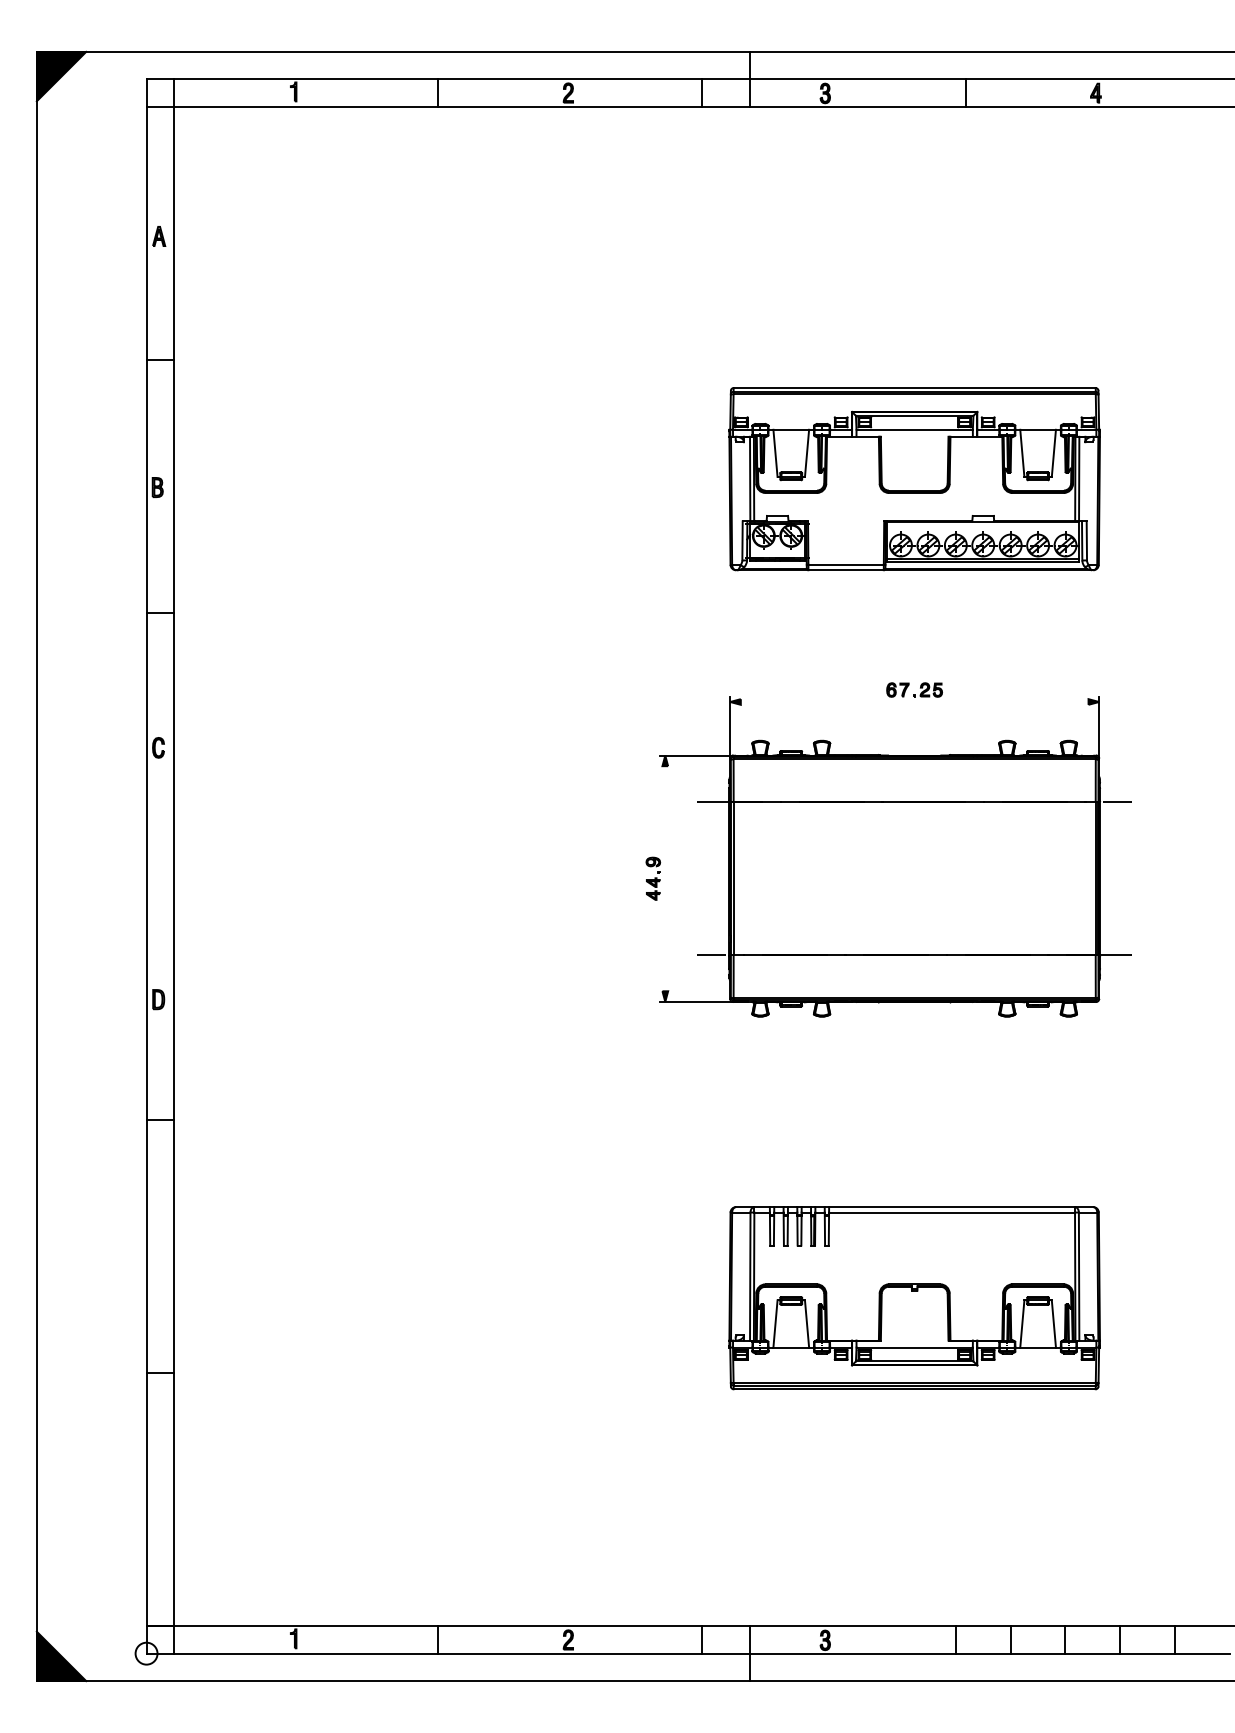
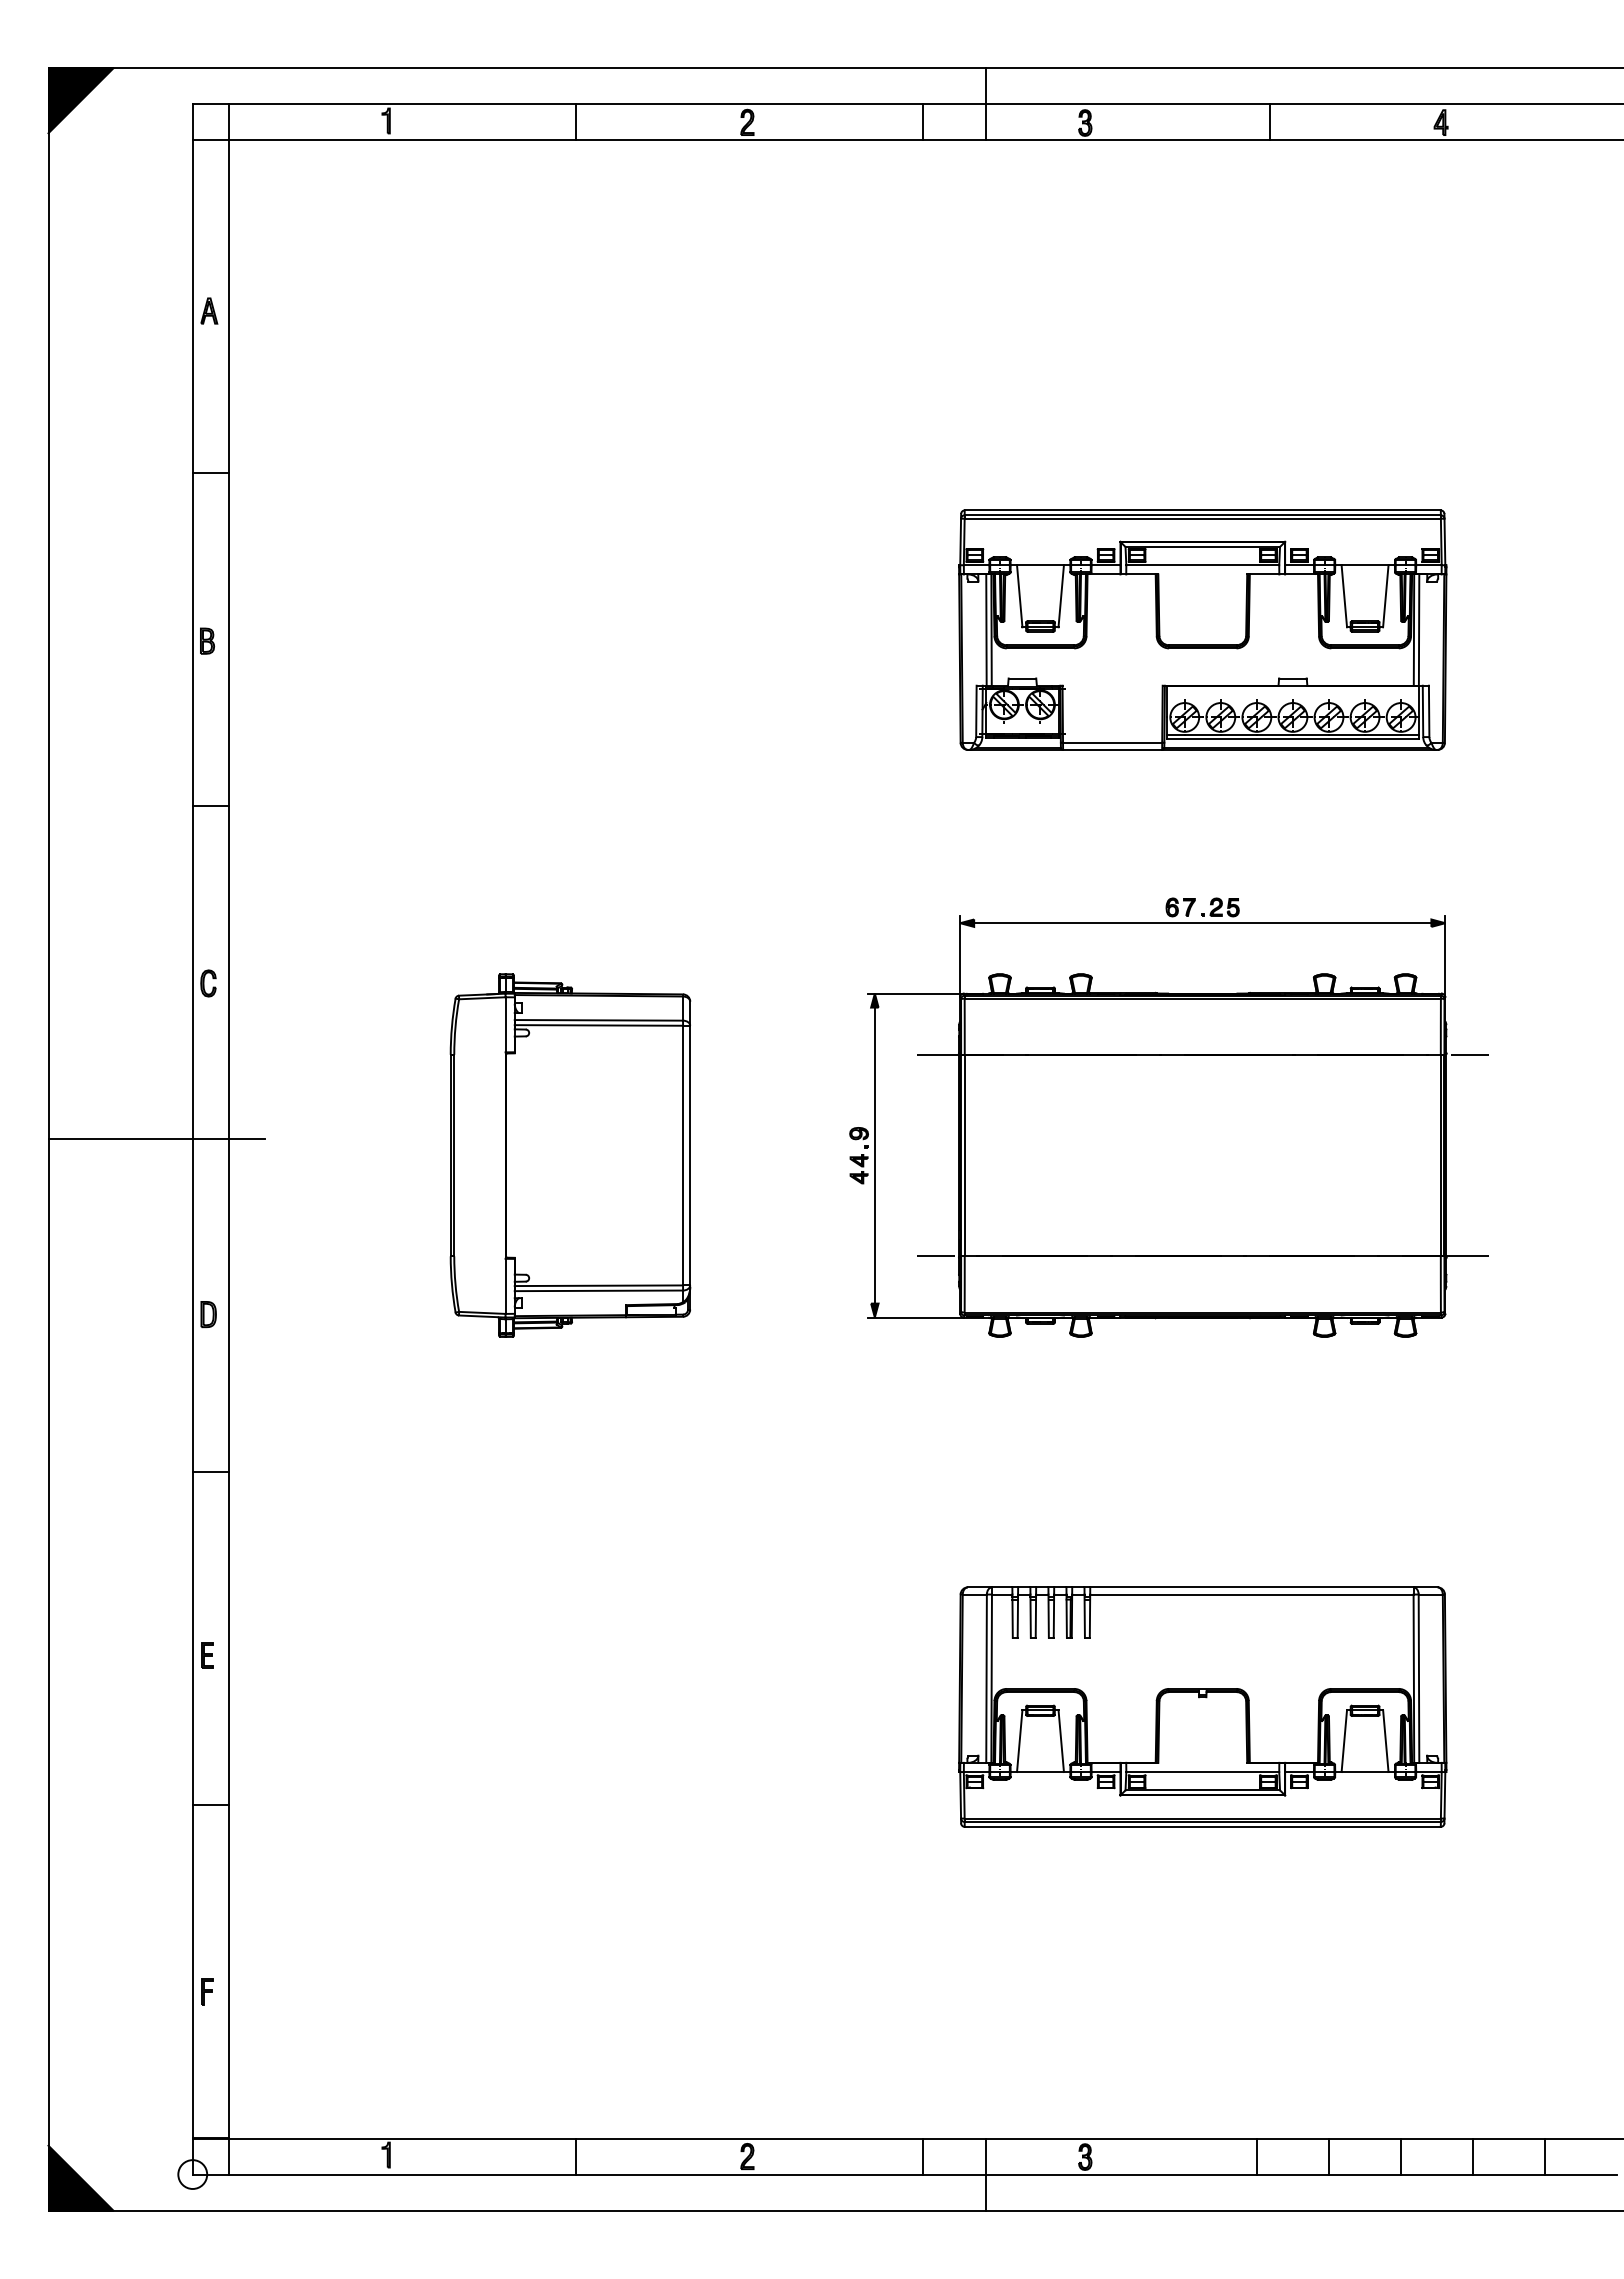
line: (914, 702) -> (1202, 923), added
line: (118, 866) -> (156, 1139), added
part: (433, 878) -> (570, 1155), added
line: (665, 878) -> (874, 1155), added
part: (157, 1258) -> (207, 1655), added
part: (157, 1514) -> (207, 1991), added

